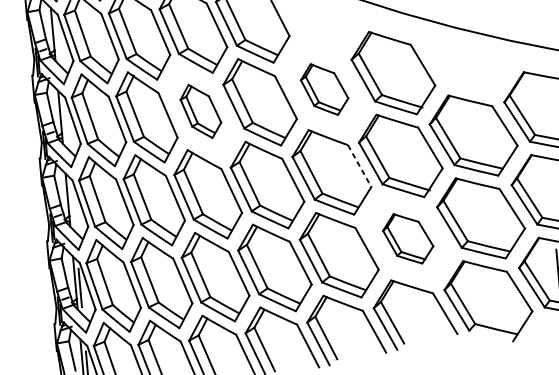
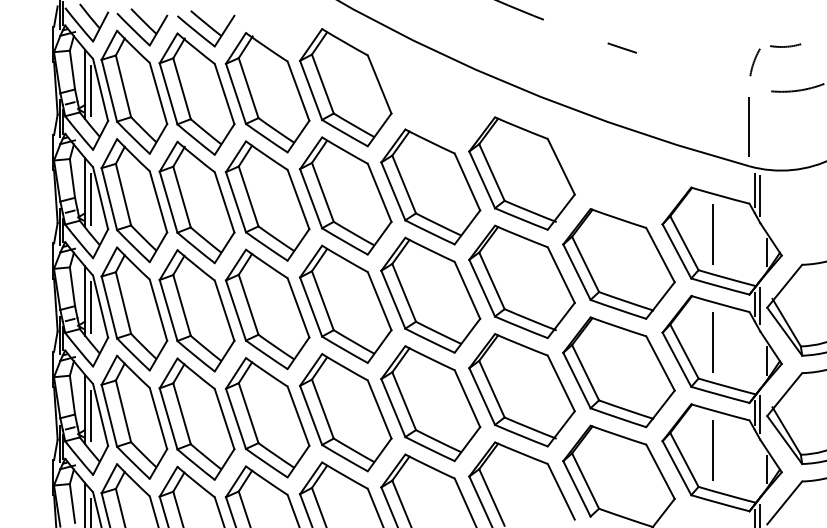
line: (57, 39) -> (90, 90), added
part: (324, 89) -> (430, 186), size x1.67
line: (543, 105) -> (712, 233), added
part: (200, 111) -> (267, 200), size x1.67
line: (65, 122) -> (90, 199), added
line: (359, 166) -> (467, 290), dashed -> solid
line: (550, 189) -> (712, 342), added
line: (72, 204) -> (90, 307), added
part: (407, 238) -> (521, 390), size x1.67

